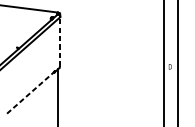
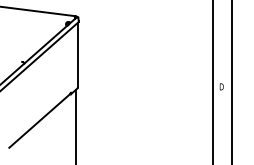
line: (59, 41) -> (77, 54), dashed -> solid
line: (30, 92) -> (39, 120), dashed -> solid

